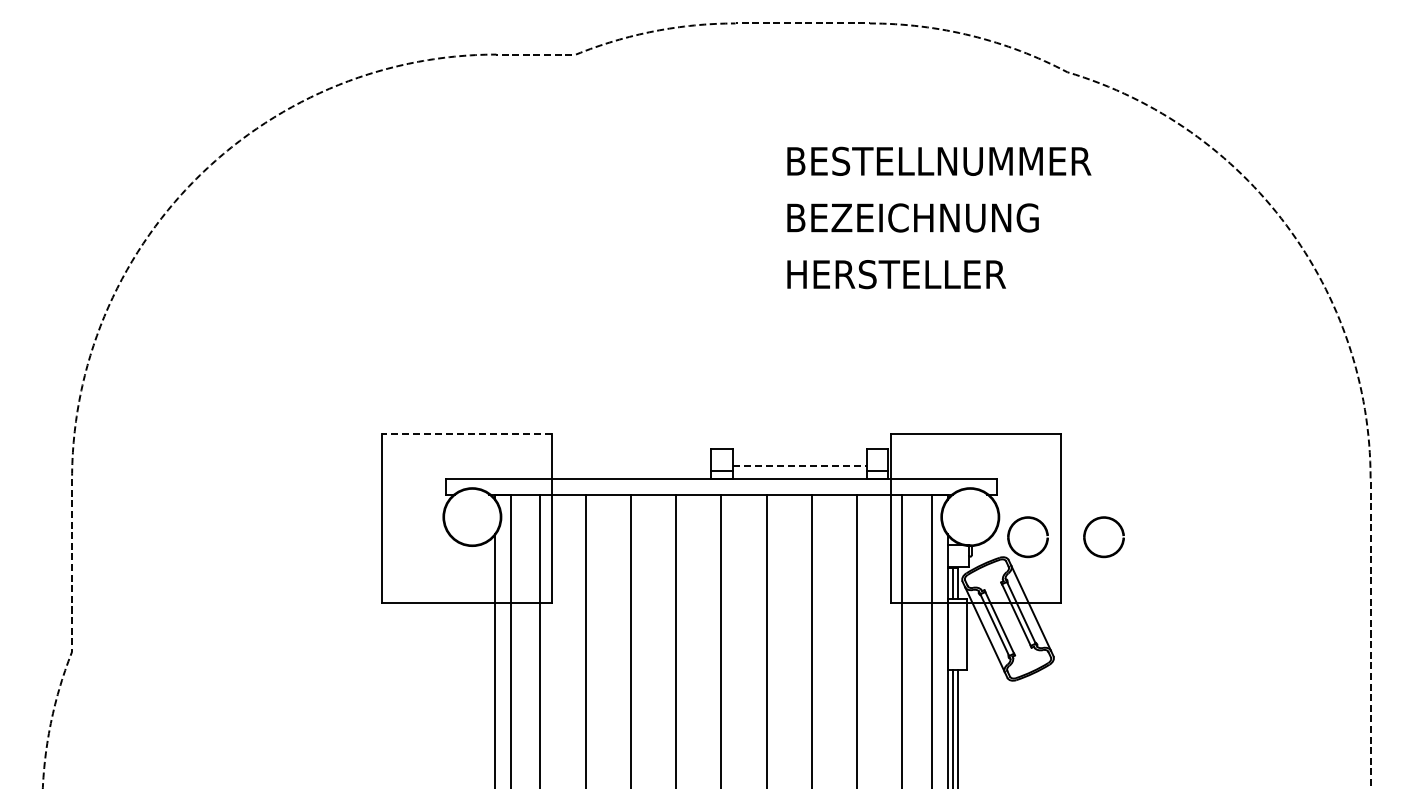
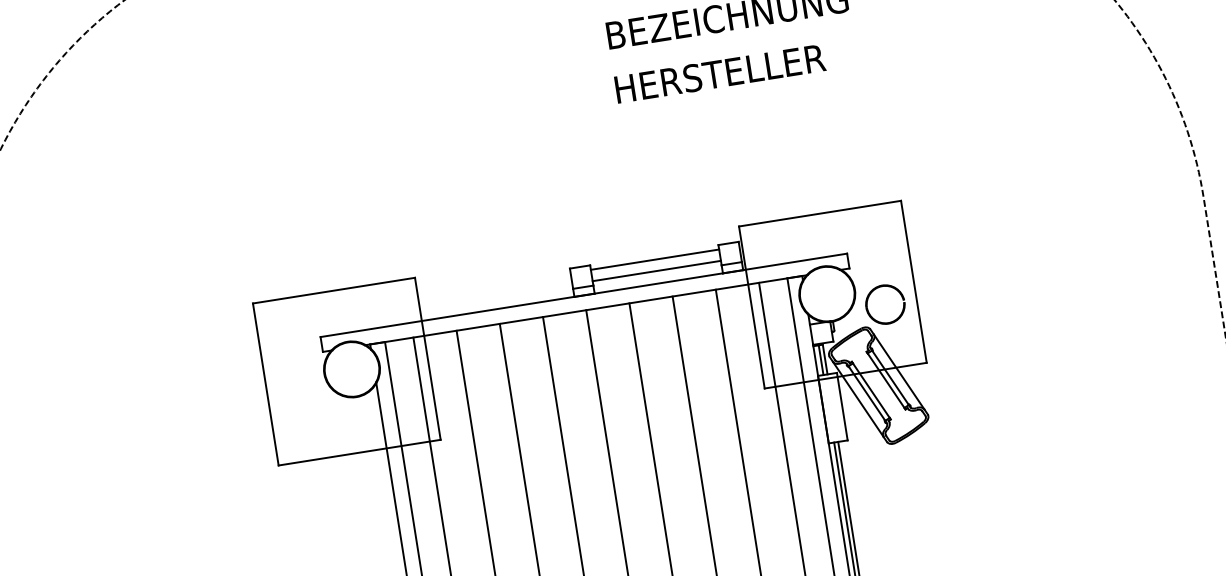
line: (466, 433) -> (333, 290), dashed -> solid
line: (799, 453) -> (654, 259), added
line: (800, 465) -> (657, 270), dashed -> solid
part: (1086, 541) -> (941, 299), removed

